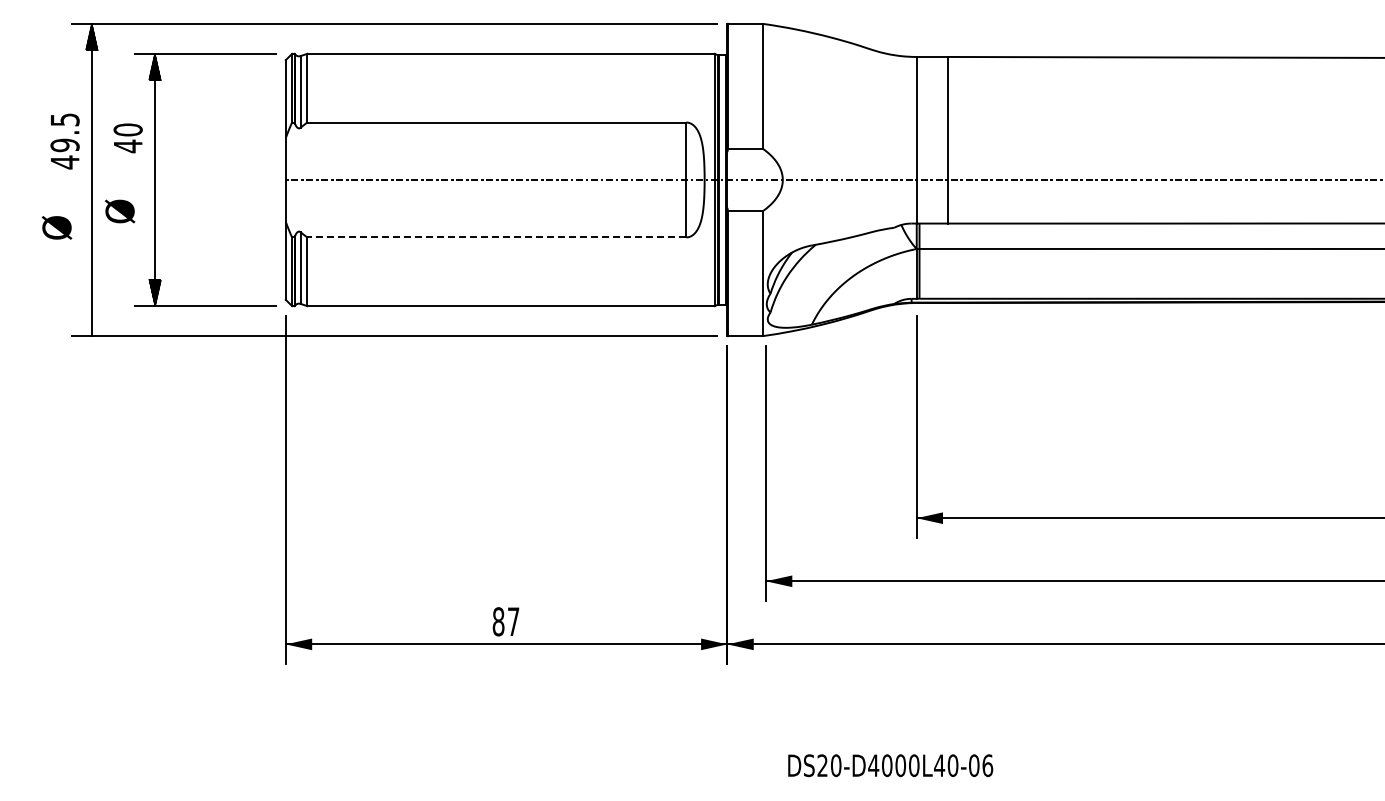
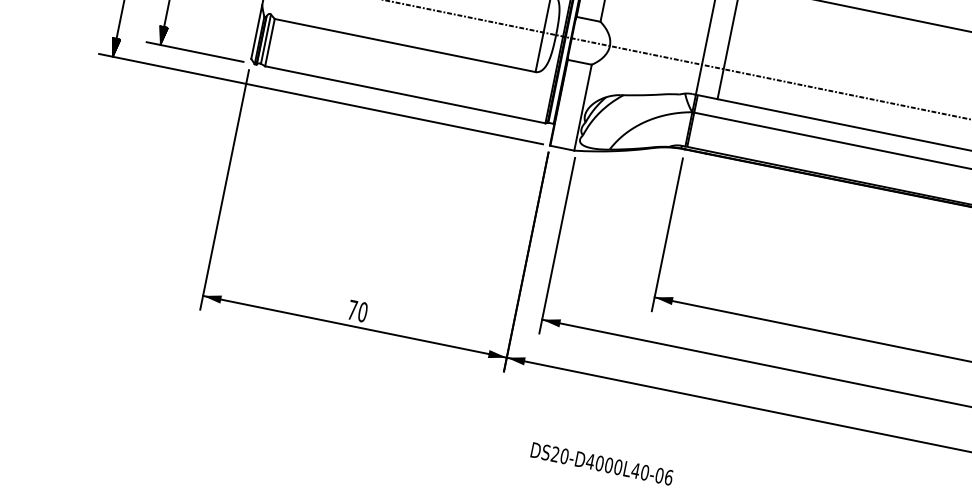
line: (496, 237) -> (404, 45), dashed -> solid
hatch: (91, 322) -> (114, 47), added
text: (505, 621) -> (357, 310), 87 -> 70

